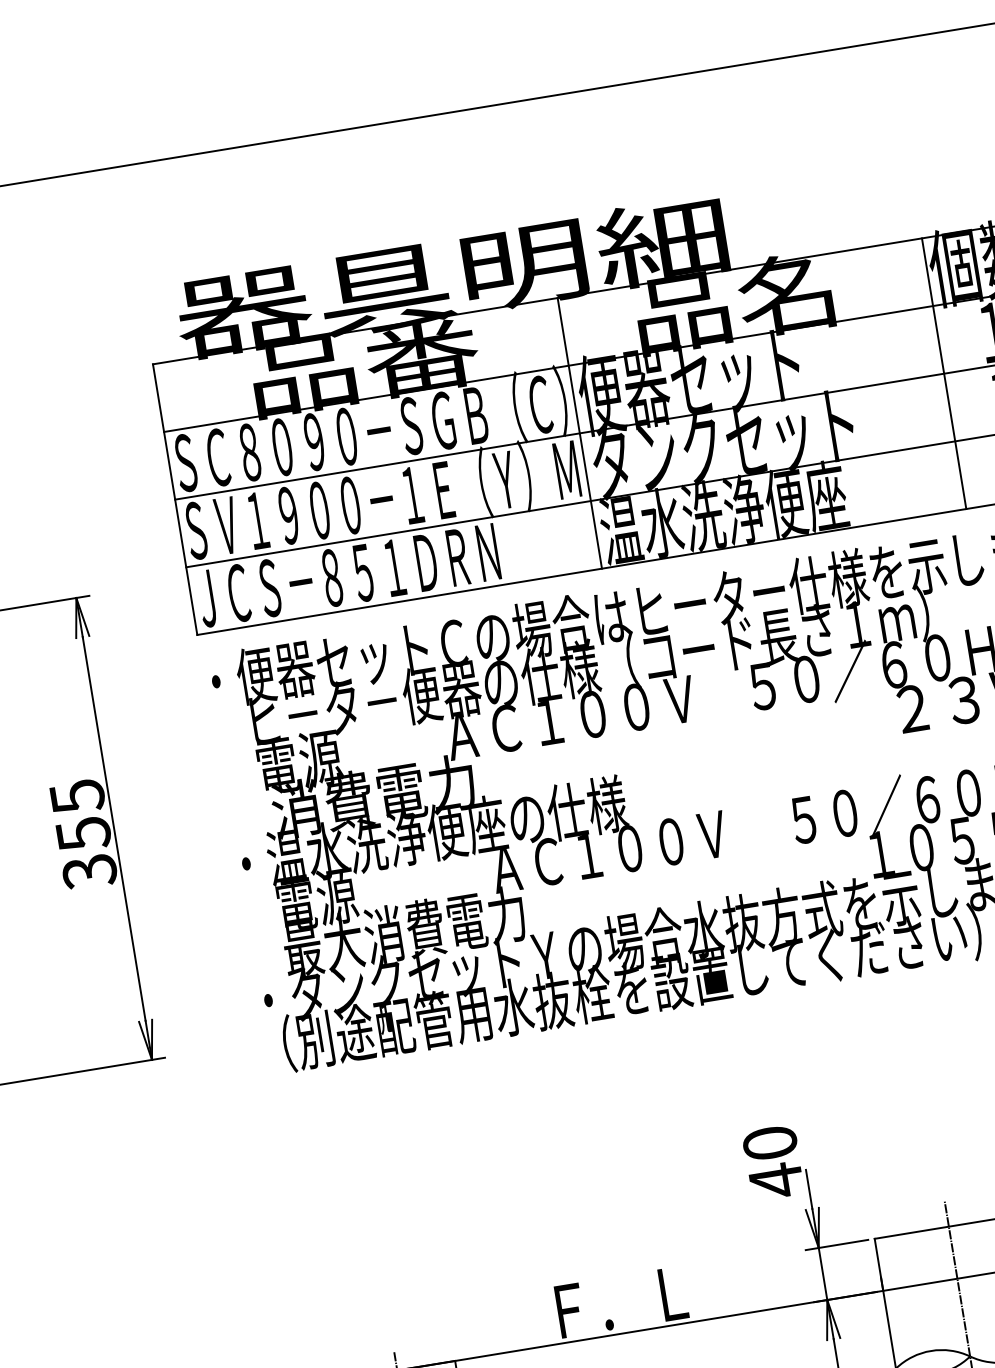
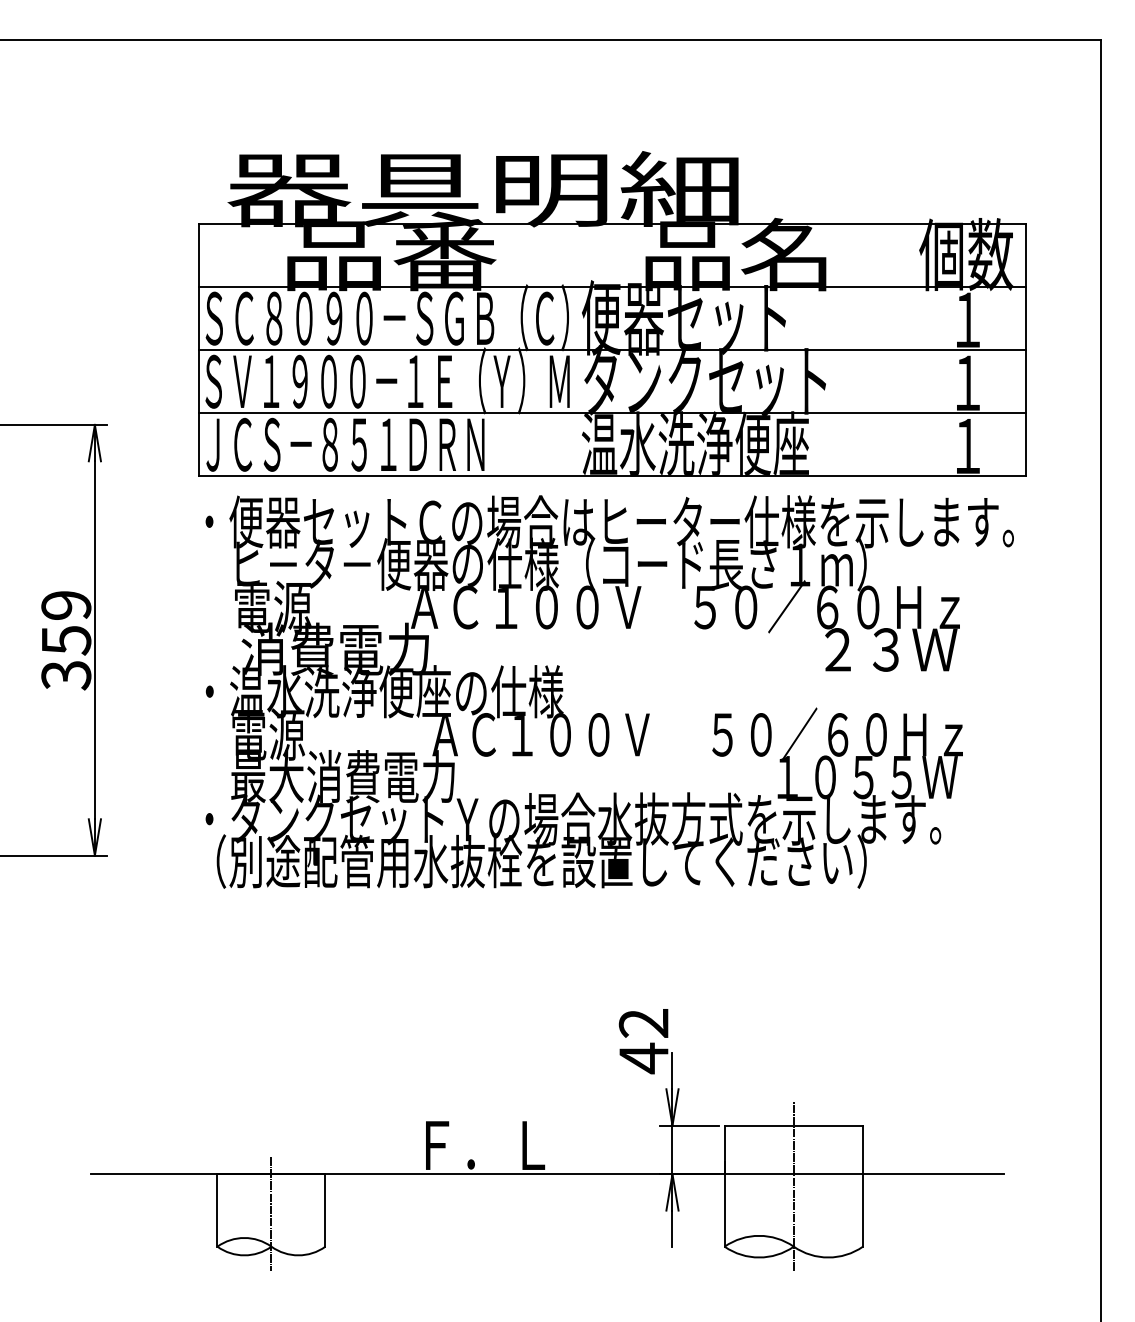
line: (944, 373) -> (916, 350), removed
line: (579, 433) -> (576, 350), removed
text: (77, 796) -> (66, 605), 355 -> 359
text: (769, 1142) -> (643, 1022), 40 -> 42

